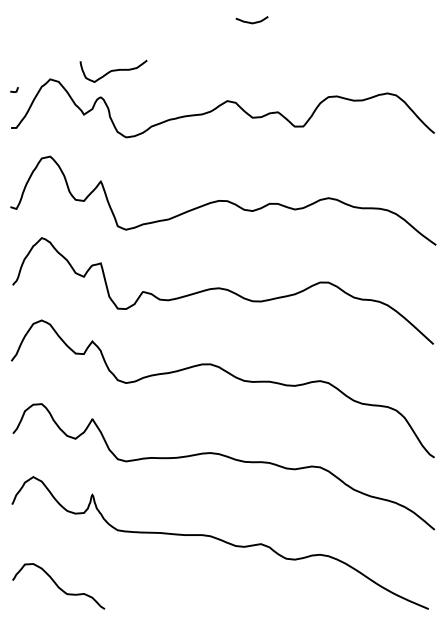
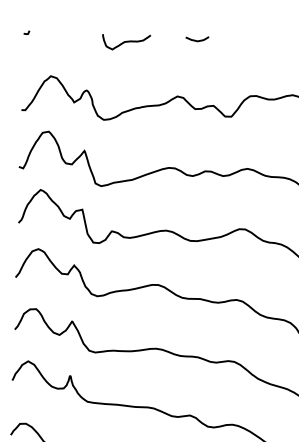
curve: (113, 70) -> (126, 41), moved
line: (16, 89) -> (28, 32), moved

